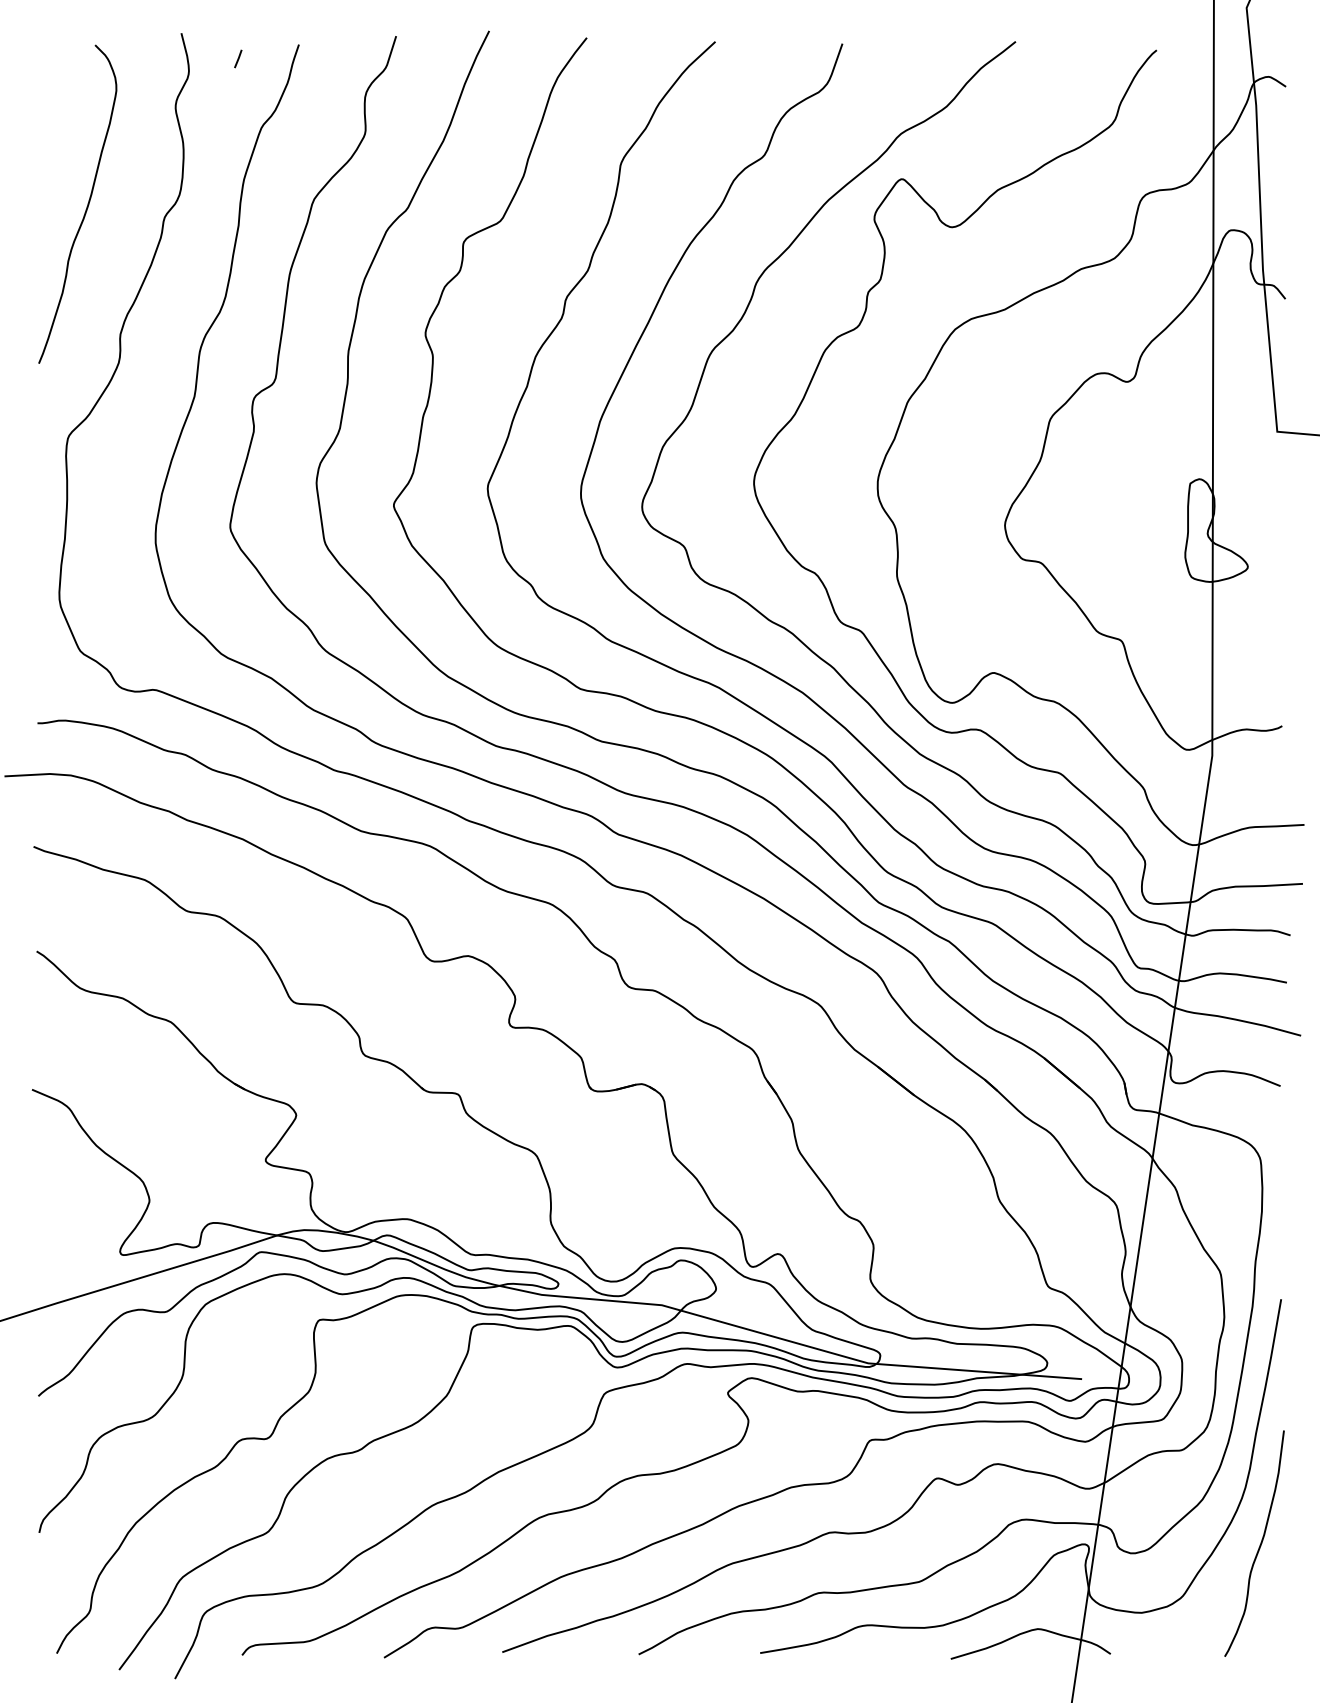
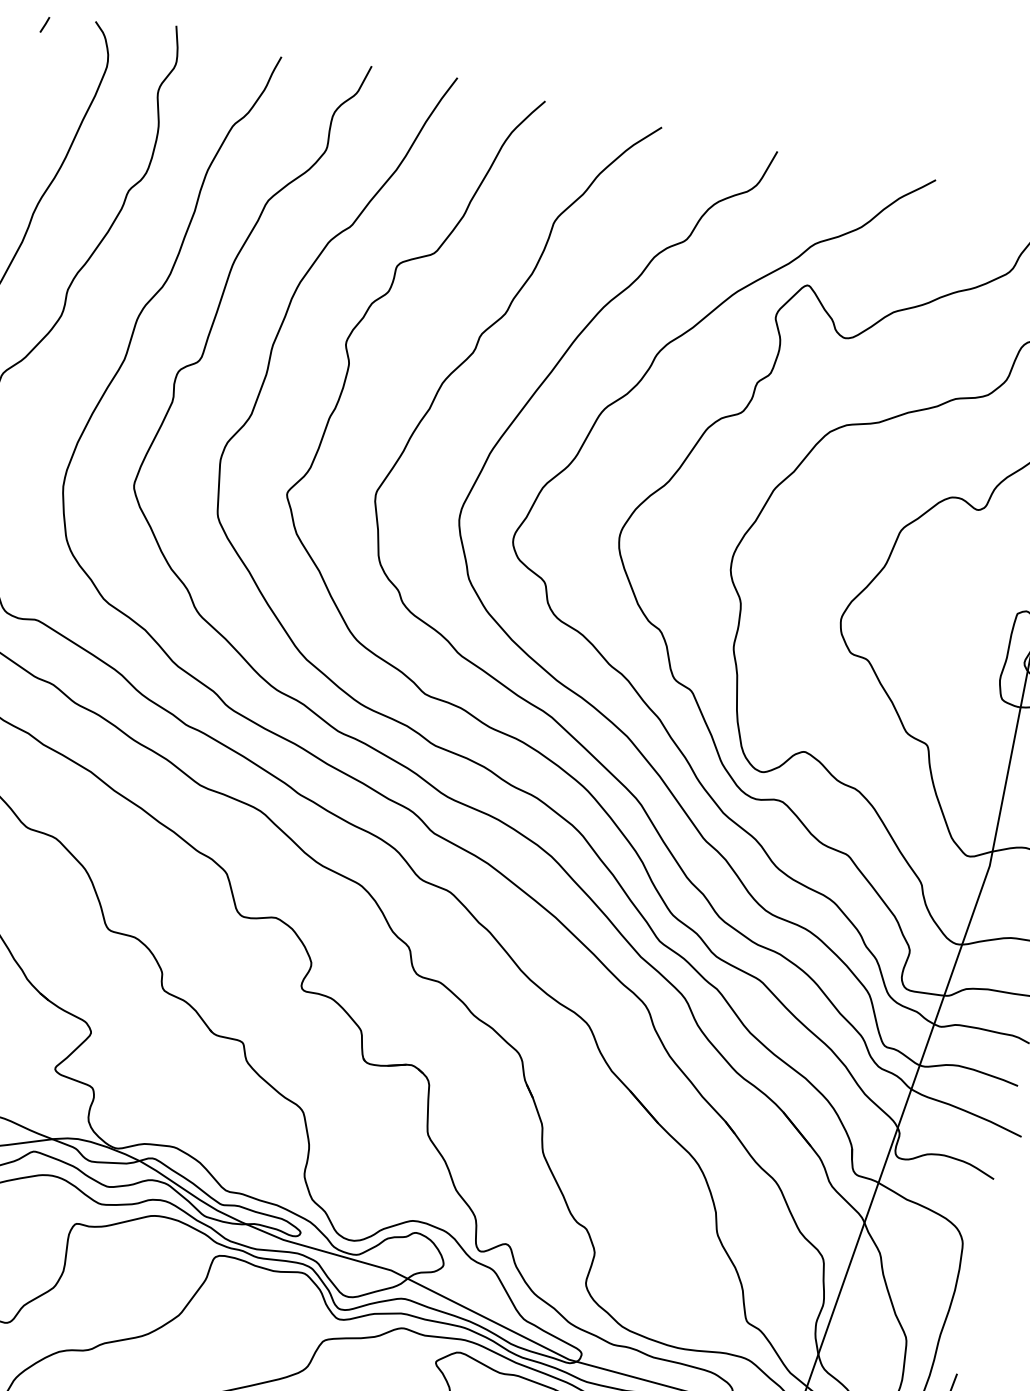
line: (238, 58) -> (45, 24), moved

